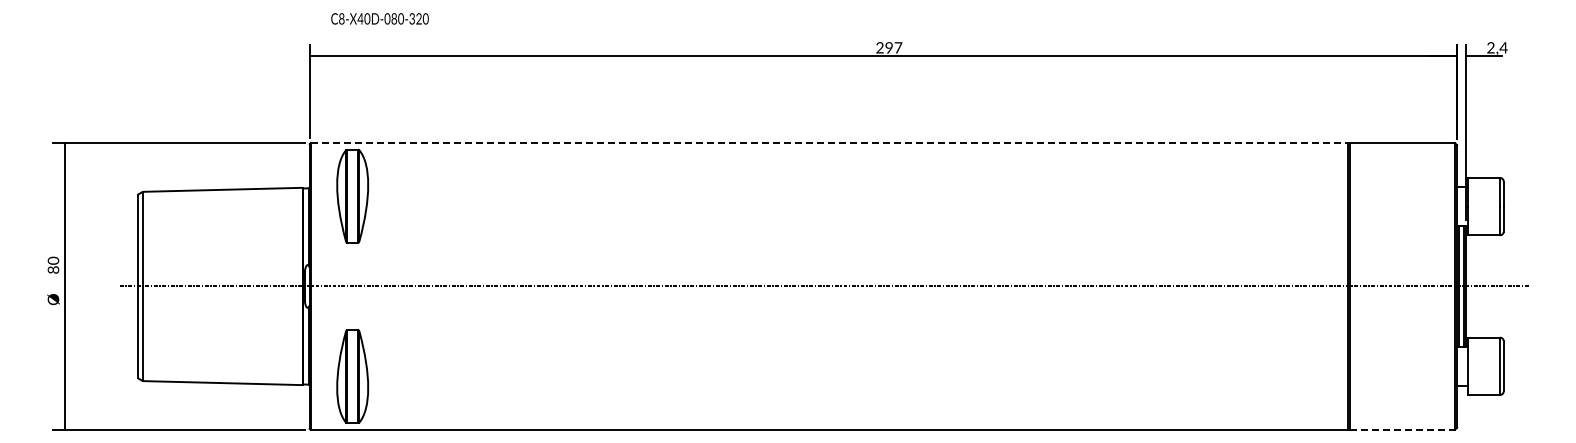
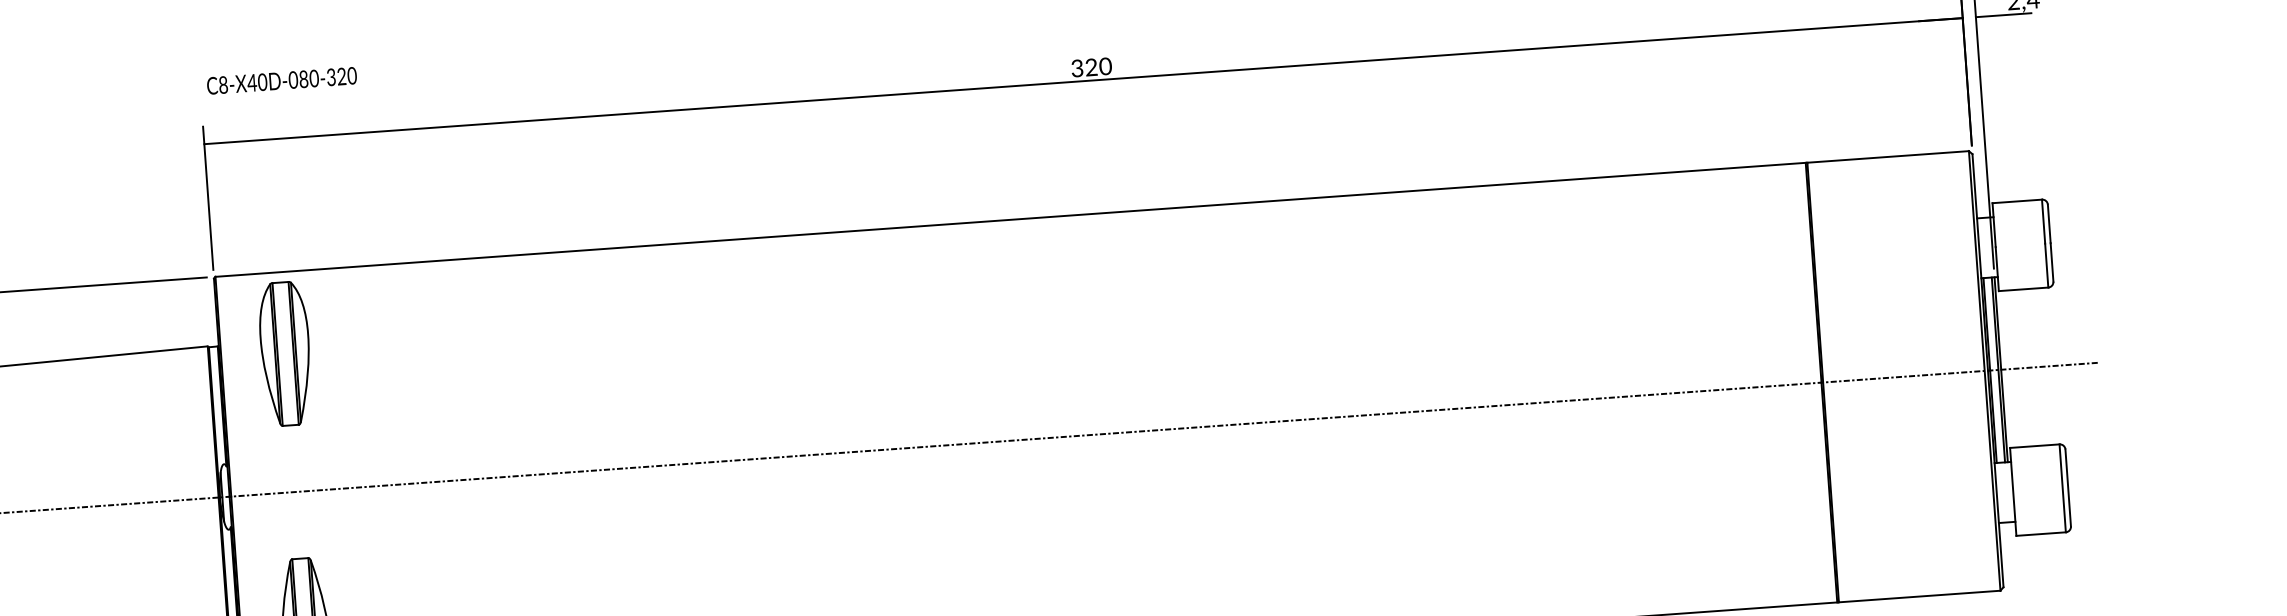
text: (379, 18) -> (281, 80), moved
text: (889, 47) -> (1091, 66), 297 -> 320
line: (829, 143) -> (1010, 220), dashed -> solid
line: (1402, 429) -> (1920, 595), dashed -> solid

